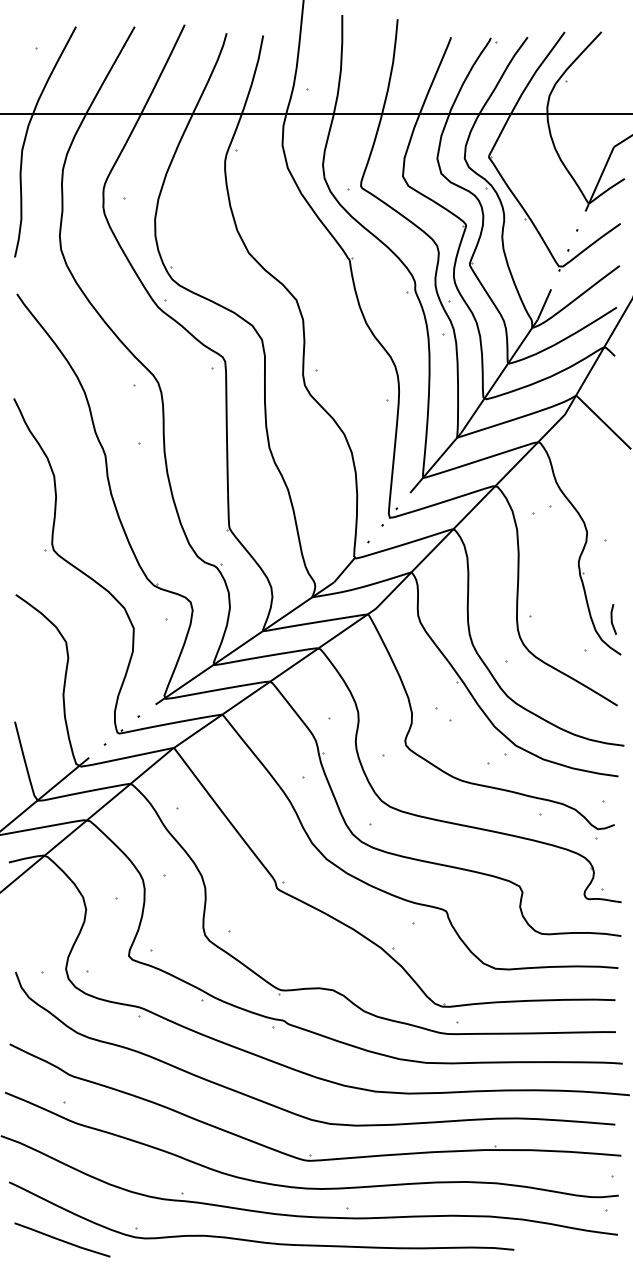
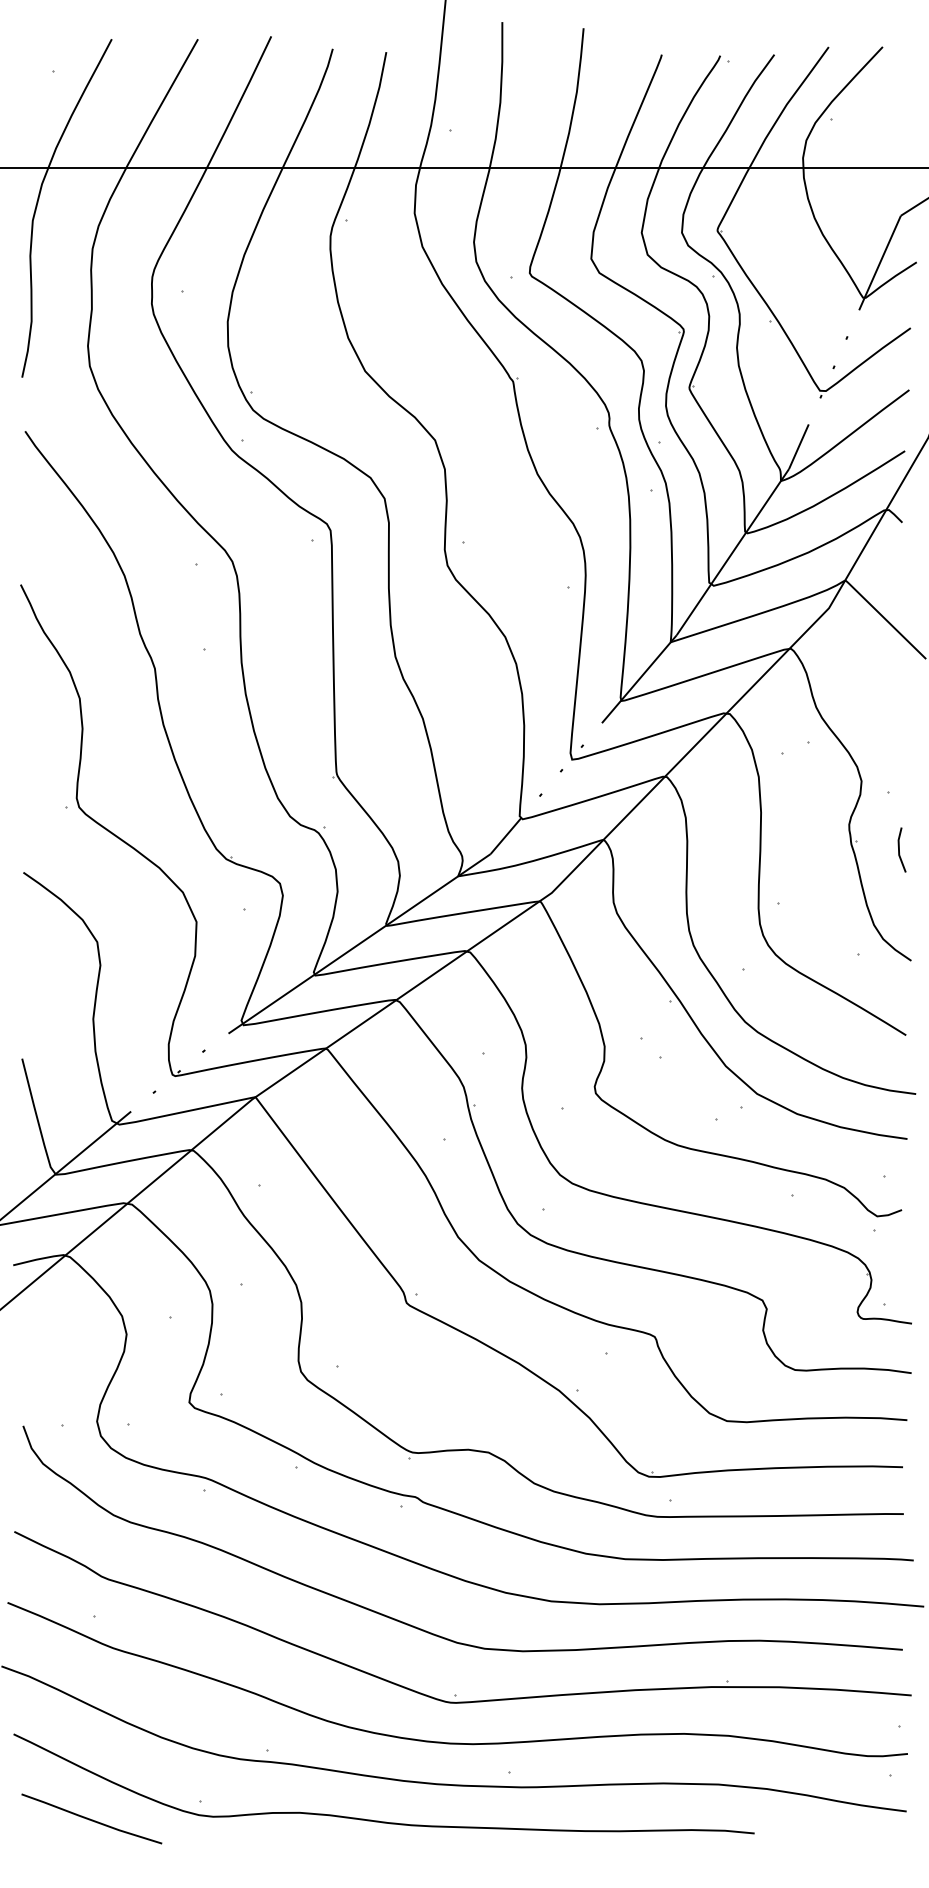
line: (612, 619) -> (900, 850), moved

